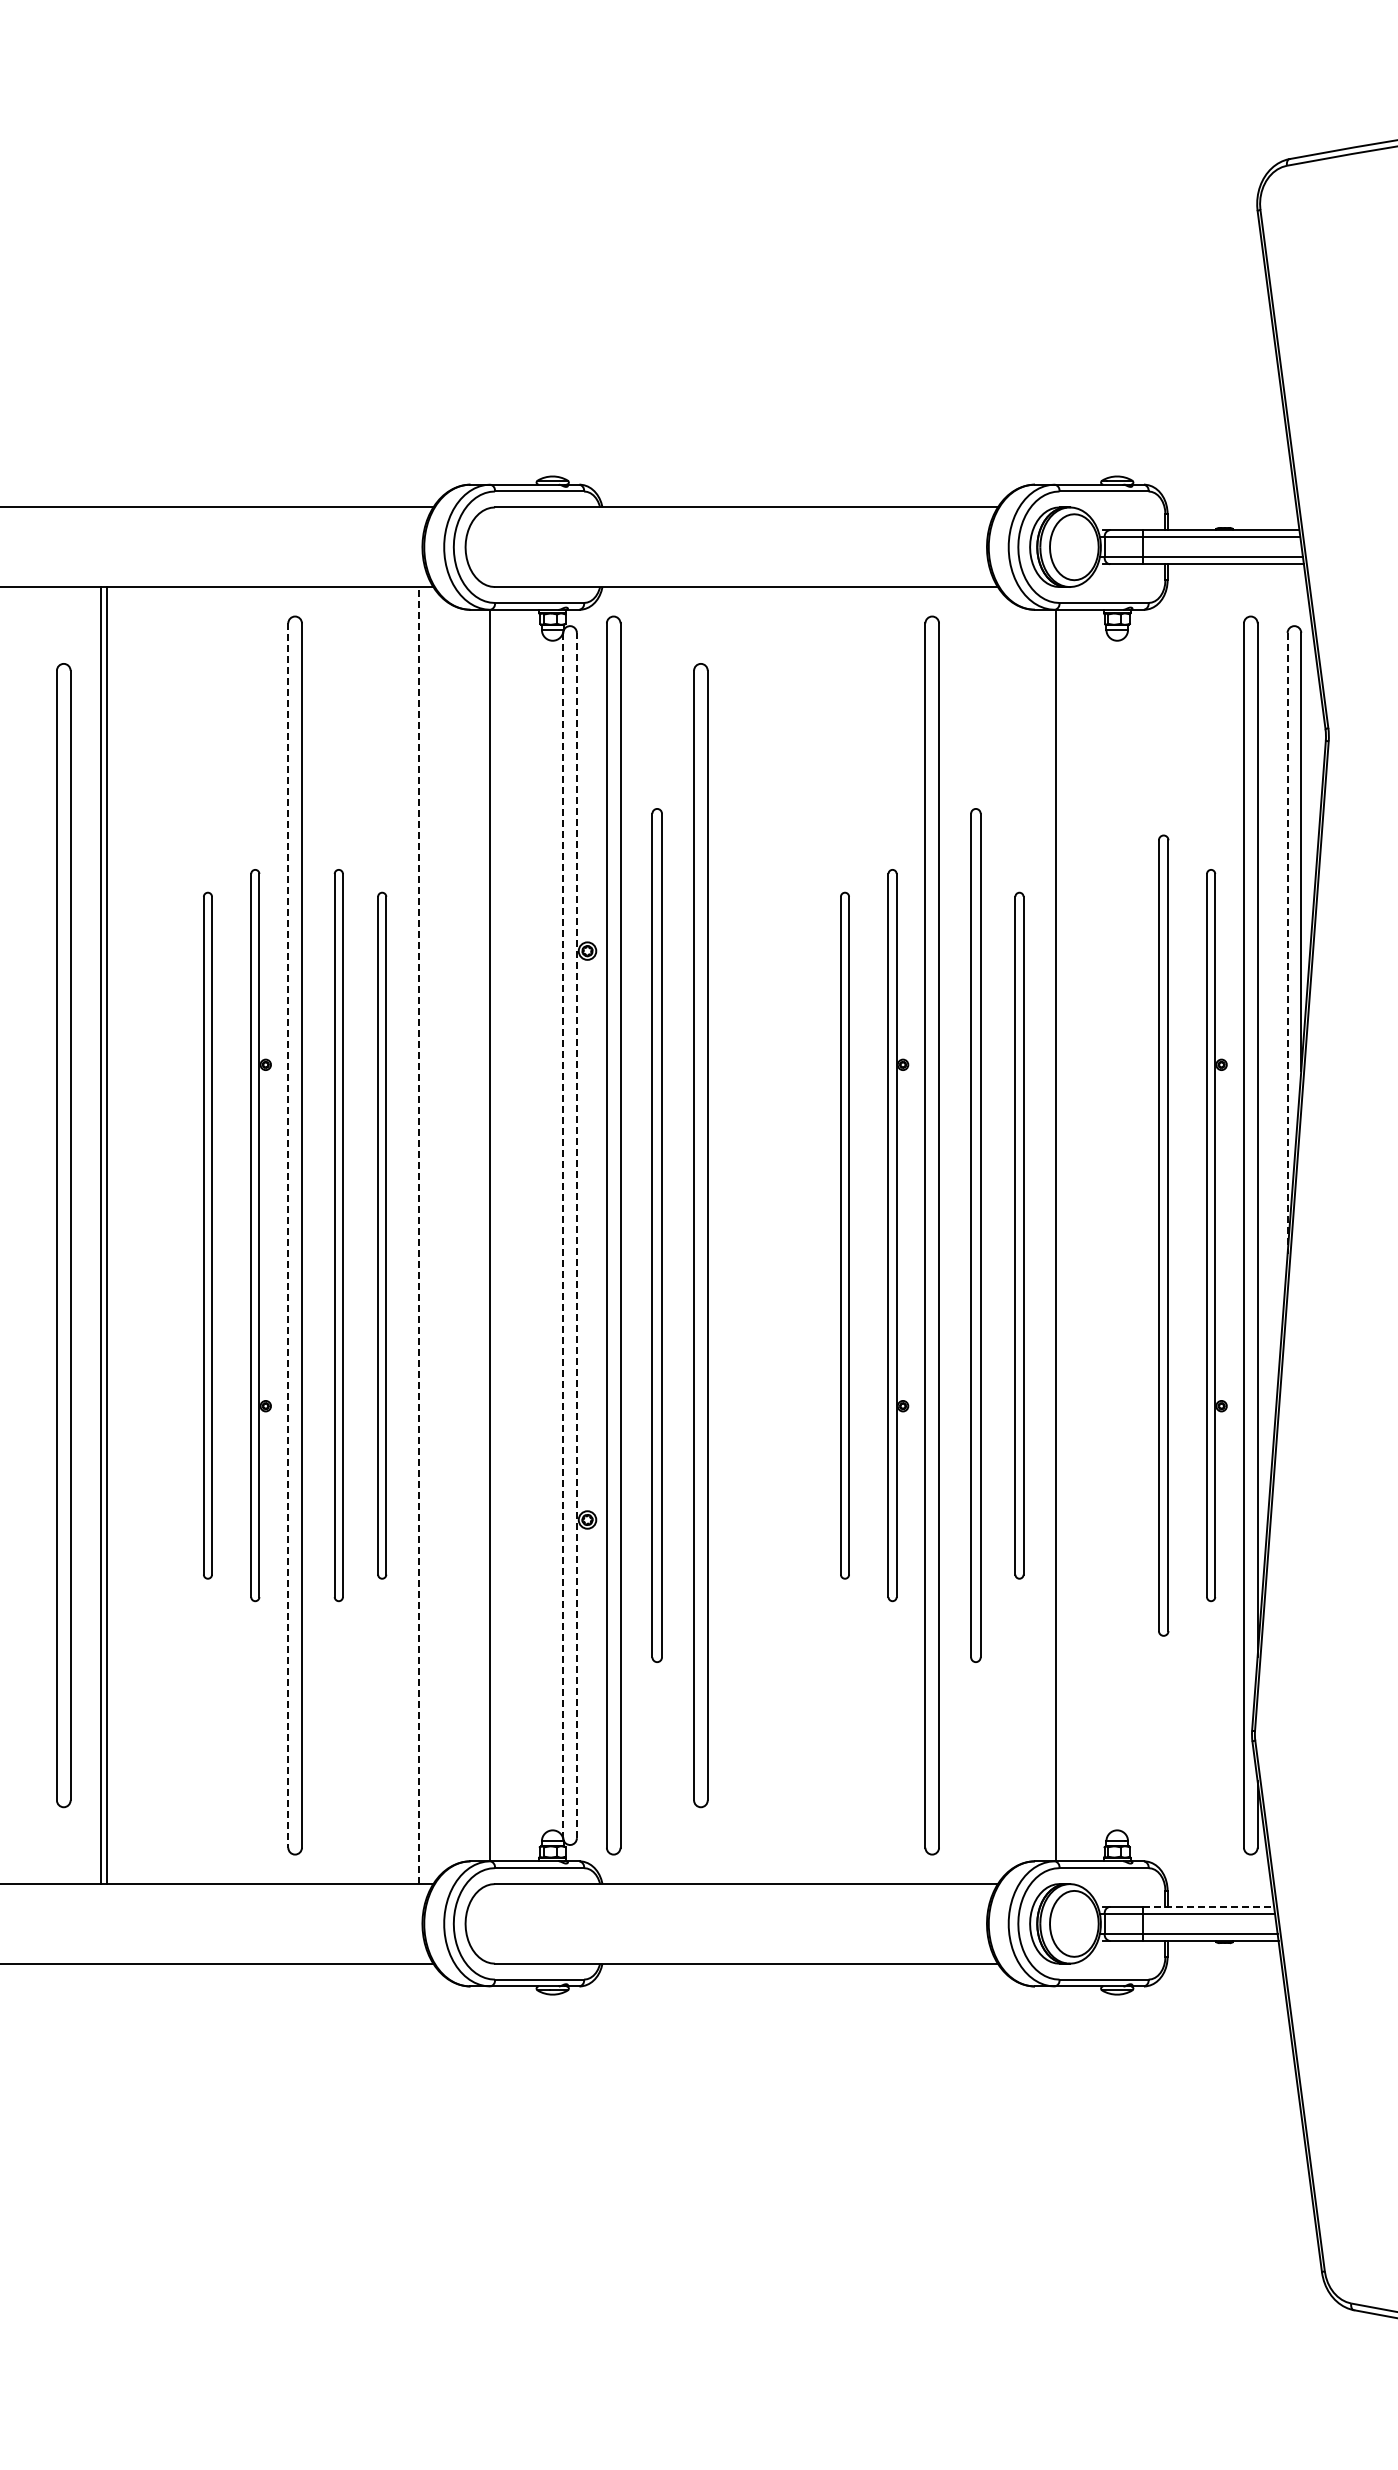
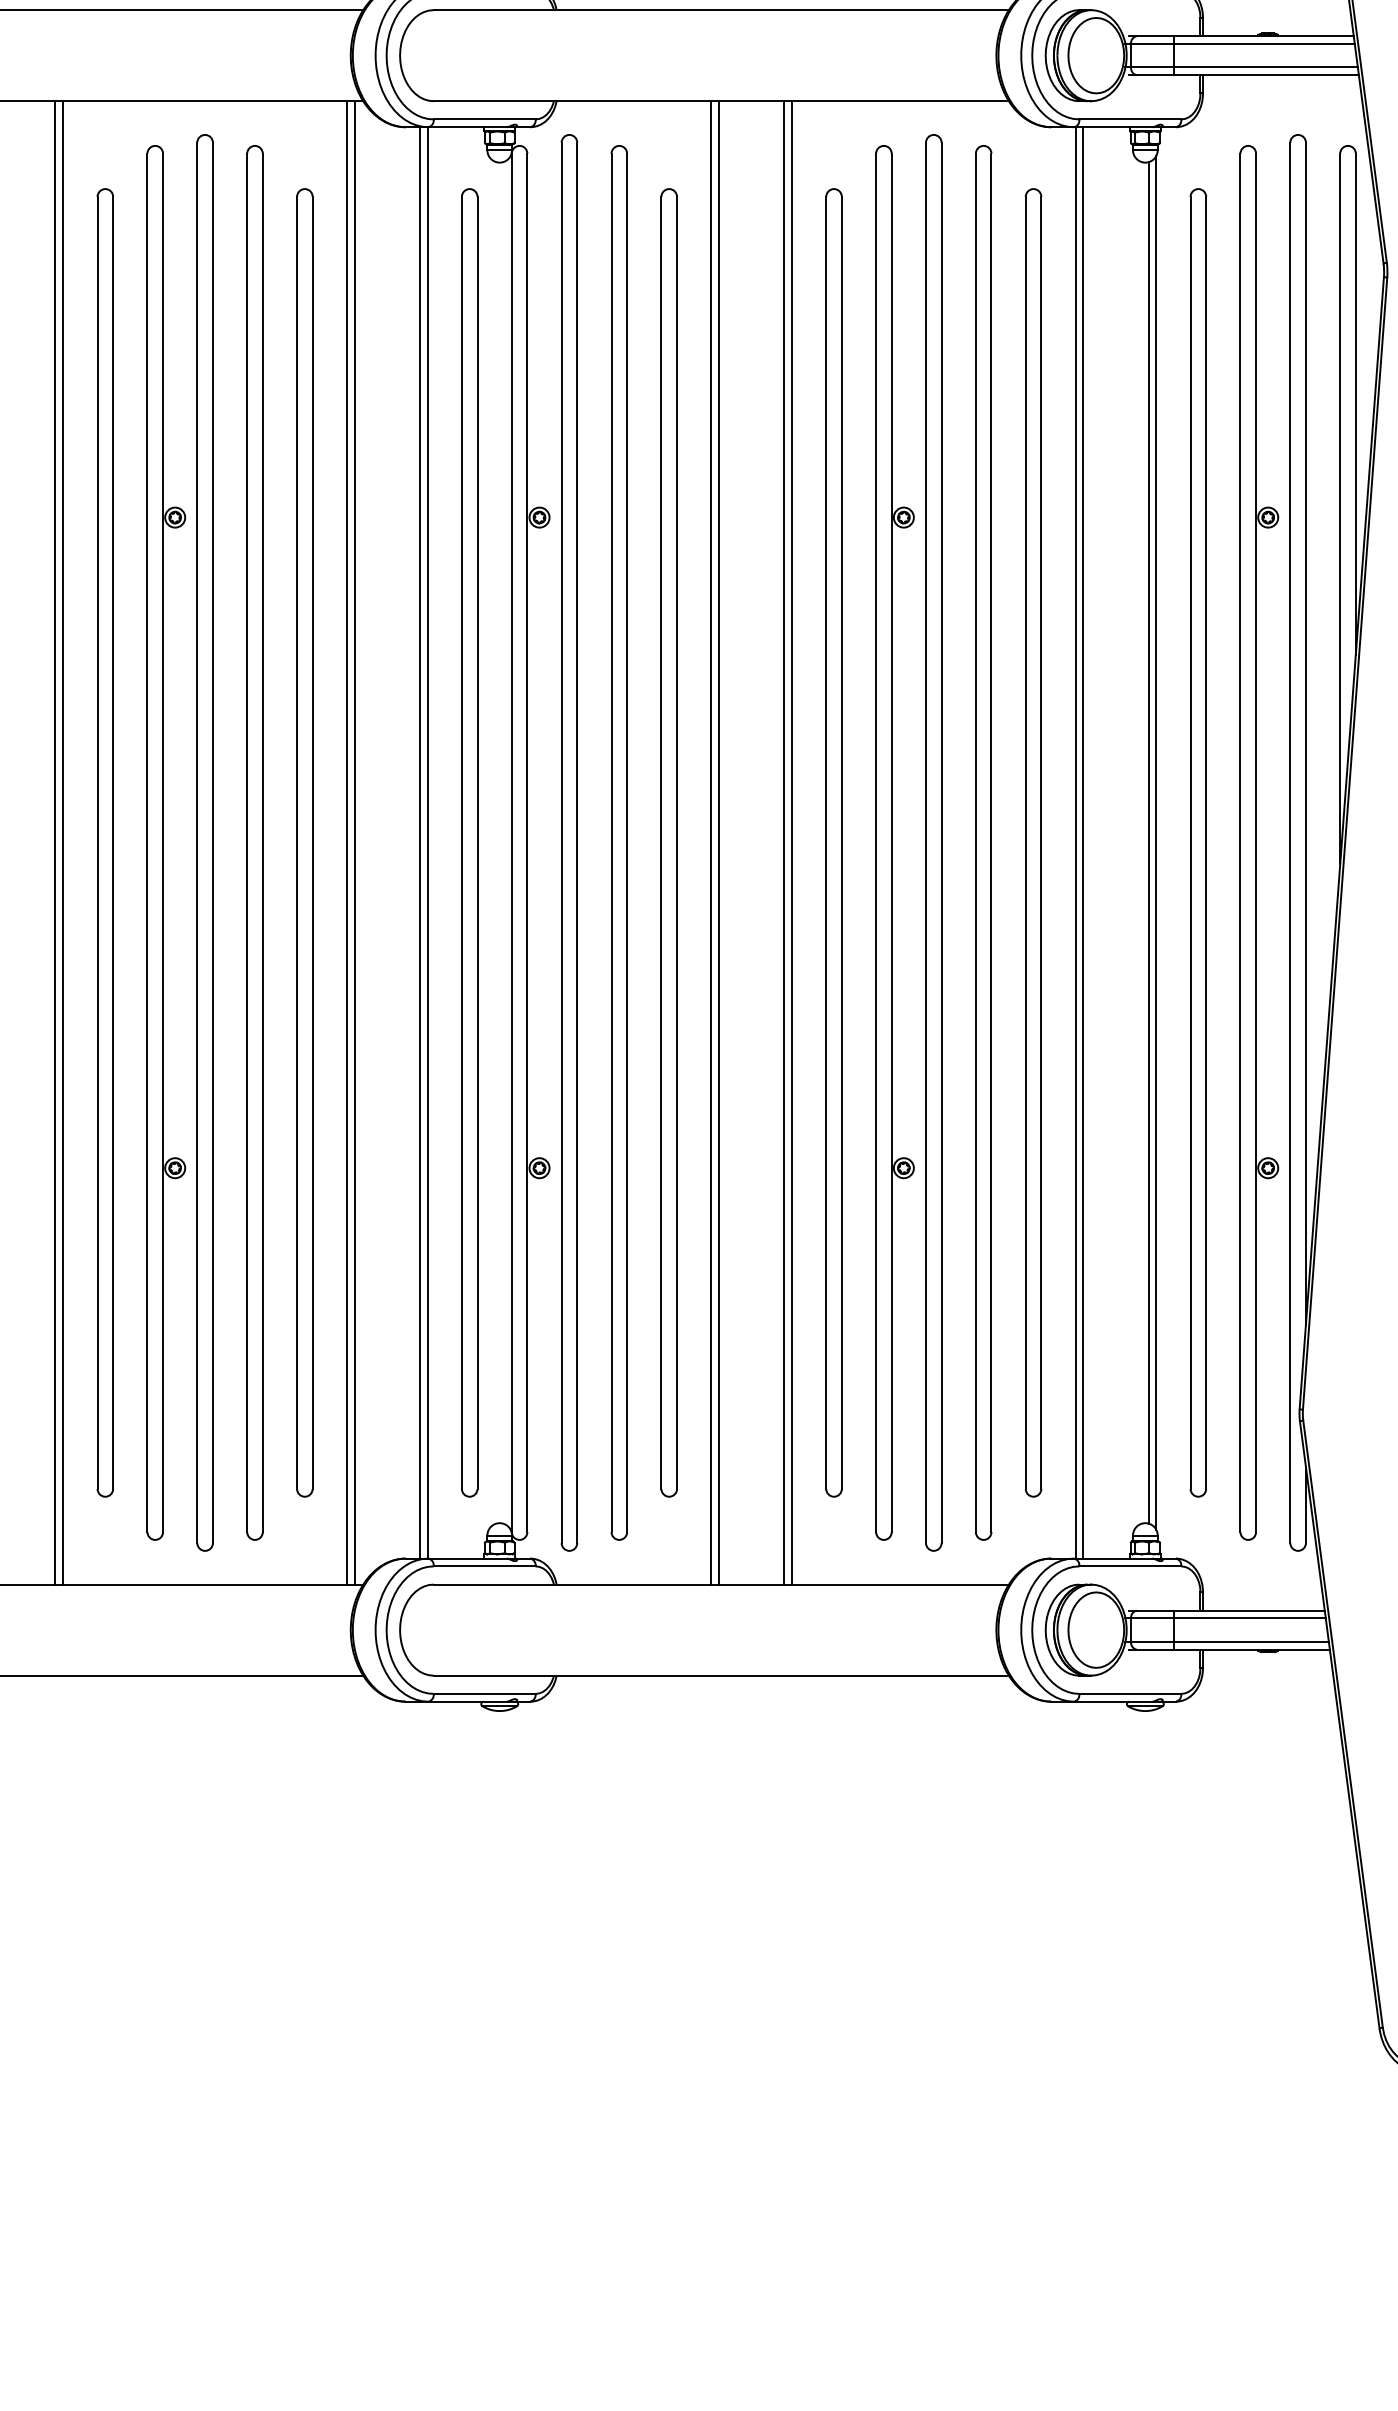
line: (1287, 943) -> (1340, 508), dashed -> solid
line: (164, 1235) -> (55, 842), added
line: (171, 1235) -> (63, 842), added
part: (207, 1235) -> (104, 842), size x1.67
part: (260, 1235) -> (165, 842), size x1.67
part: (338, 1235) -> (254, 842), size x1.67
part: (381, 1235) -> (303, 842), size x1.67
line: (419, 1235) -> (347, 842), dashed -> solid
line: (425, 1235) -> (354, 842), added
line: (482, 1235) -> (419, 842), added
part: (526, 1235) -> (469, 842), added
line: (563, 1235) -> (512, 842), dashed -> solid
line: (576, 1235) -> (526, 842), dashed -> solid
part: (656, 1235) -> (618, 842), size x1.43
line: (737, 1235) -> (711, 842), added
line: (744, 1235) -> (719, 842), added
line: (801, 1235) -> (784, 842), added
line: (808, 1235) -> (792, 842), added
part: (844, 1235) -> (833, 842), size x1.67
part: (898, 1235) -> (895, 842), size x1.67
part: (975, 1235) -> (983, 842), size x1.43
part: (1019, 1235) -> (1033, 842), size x1.67
line: (1063, 1235) -> (1083, 842), added
line: (1119, 1235) -> (1147, 842), added
line: (1126, 1235) -> (1155, 842), added
part: (1163, 1235) -> (1198, 842), size x1.43
part: (1216, 1235) -> (1258, 842), size x1.67
line: (288, 1236) -> (197, 843), dashed -> solid
line: (1208, 1906) -> (1249, 1610), dashed -> solid

